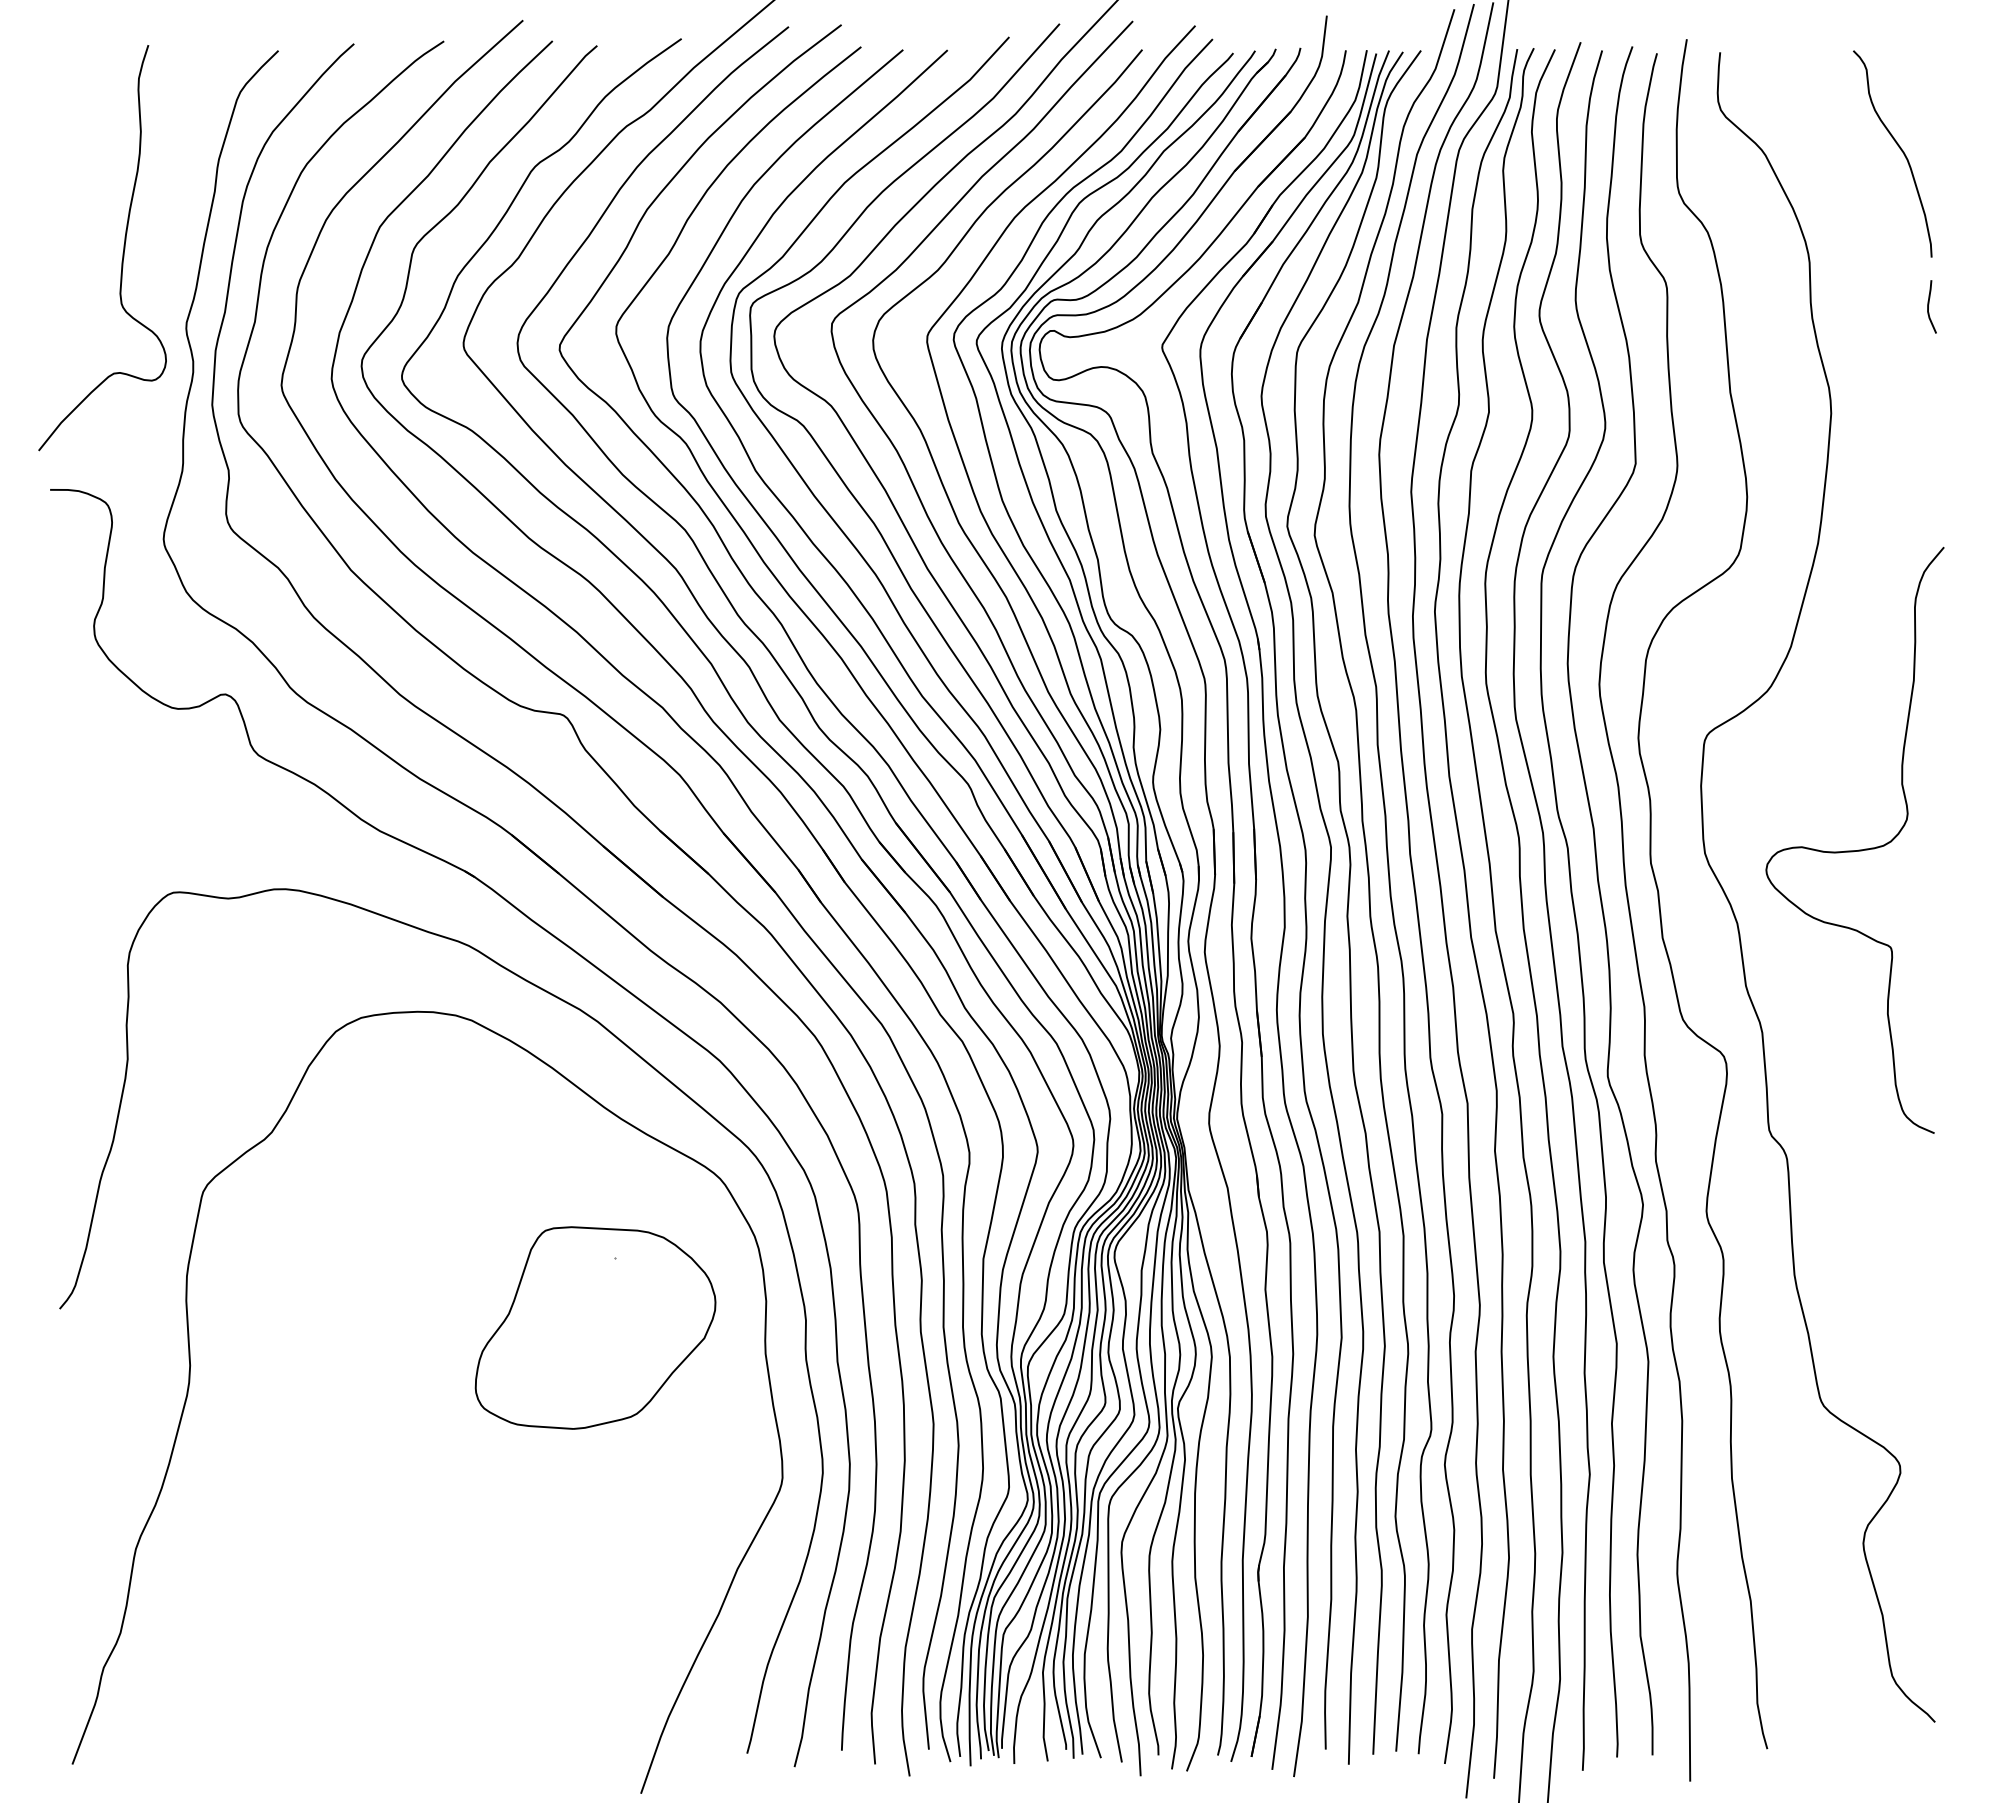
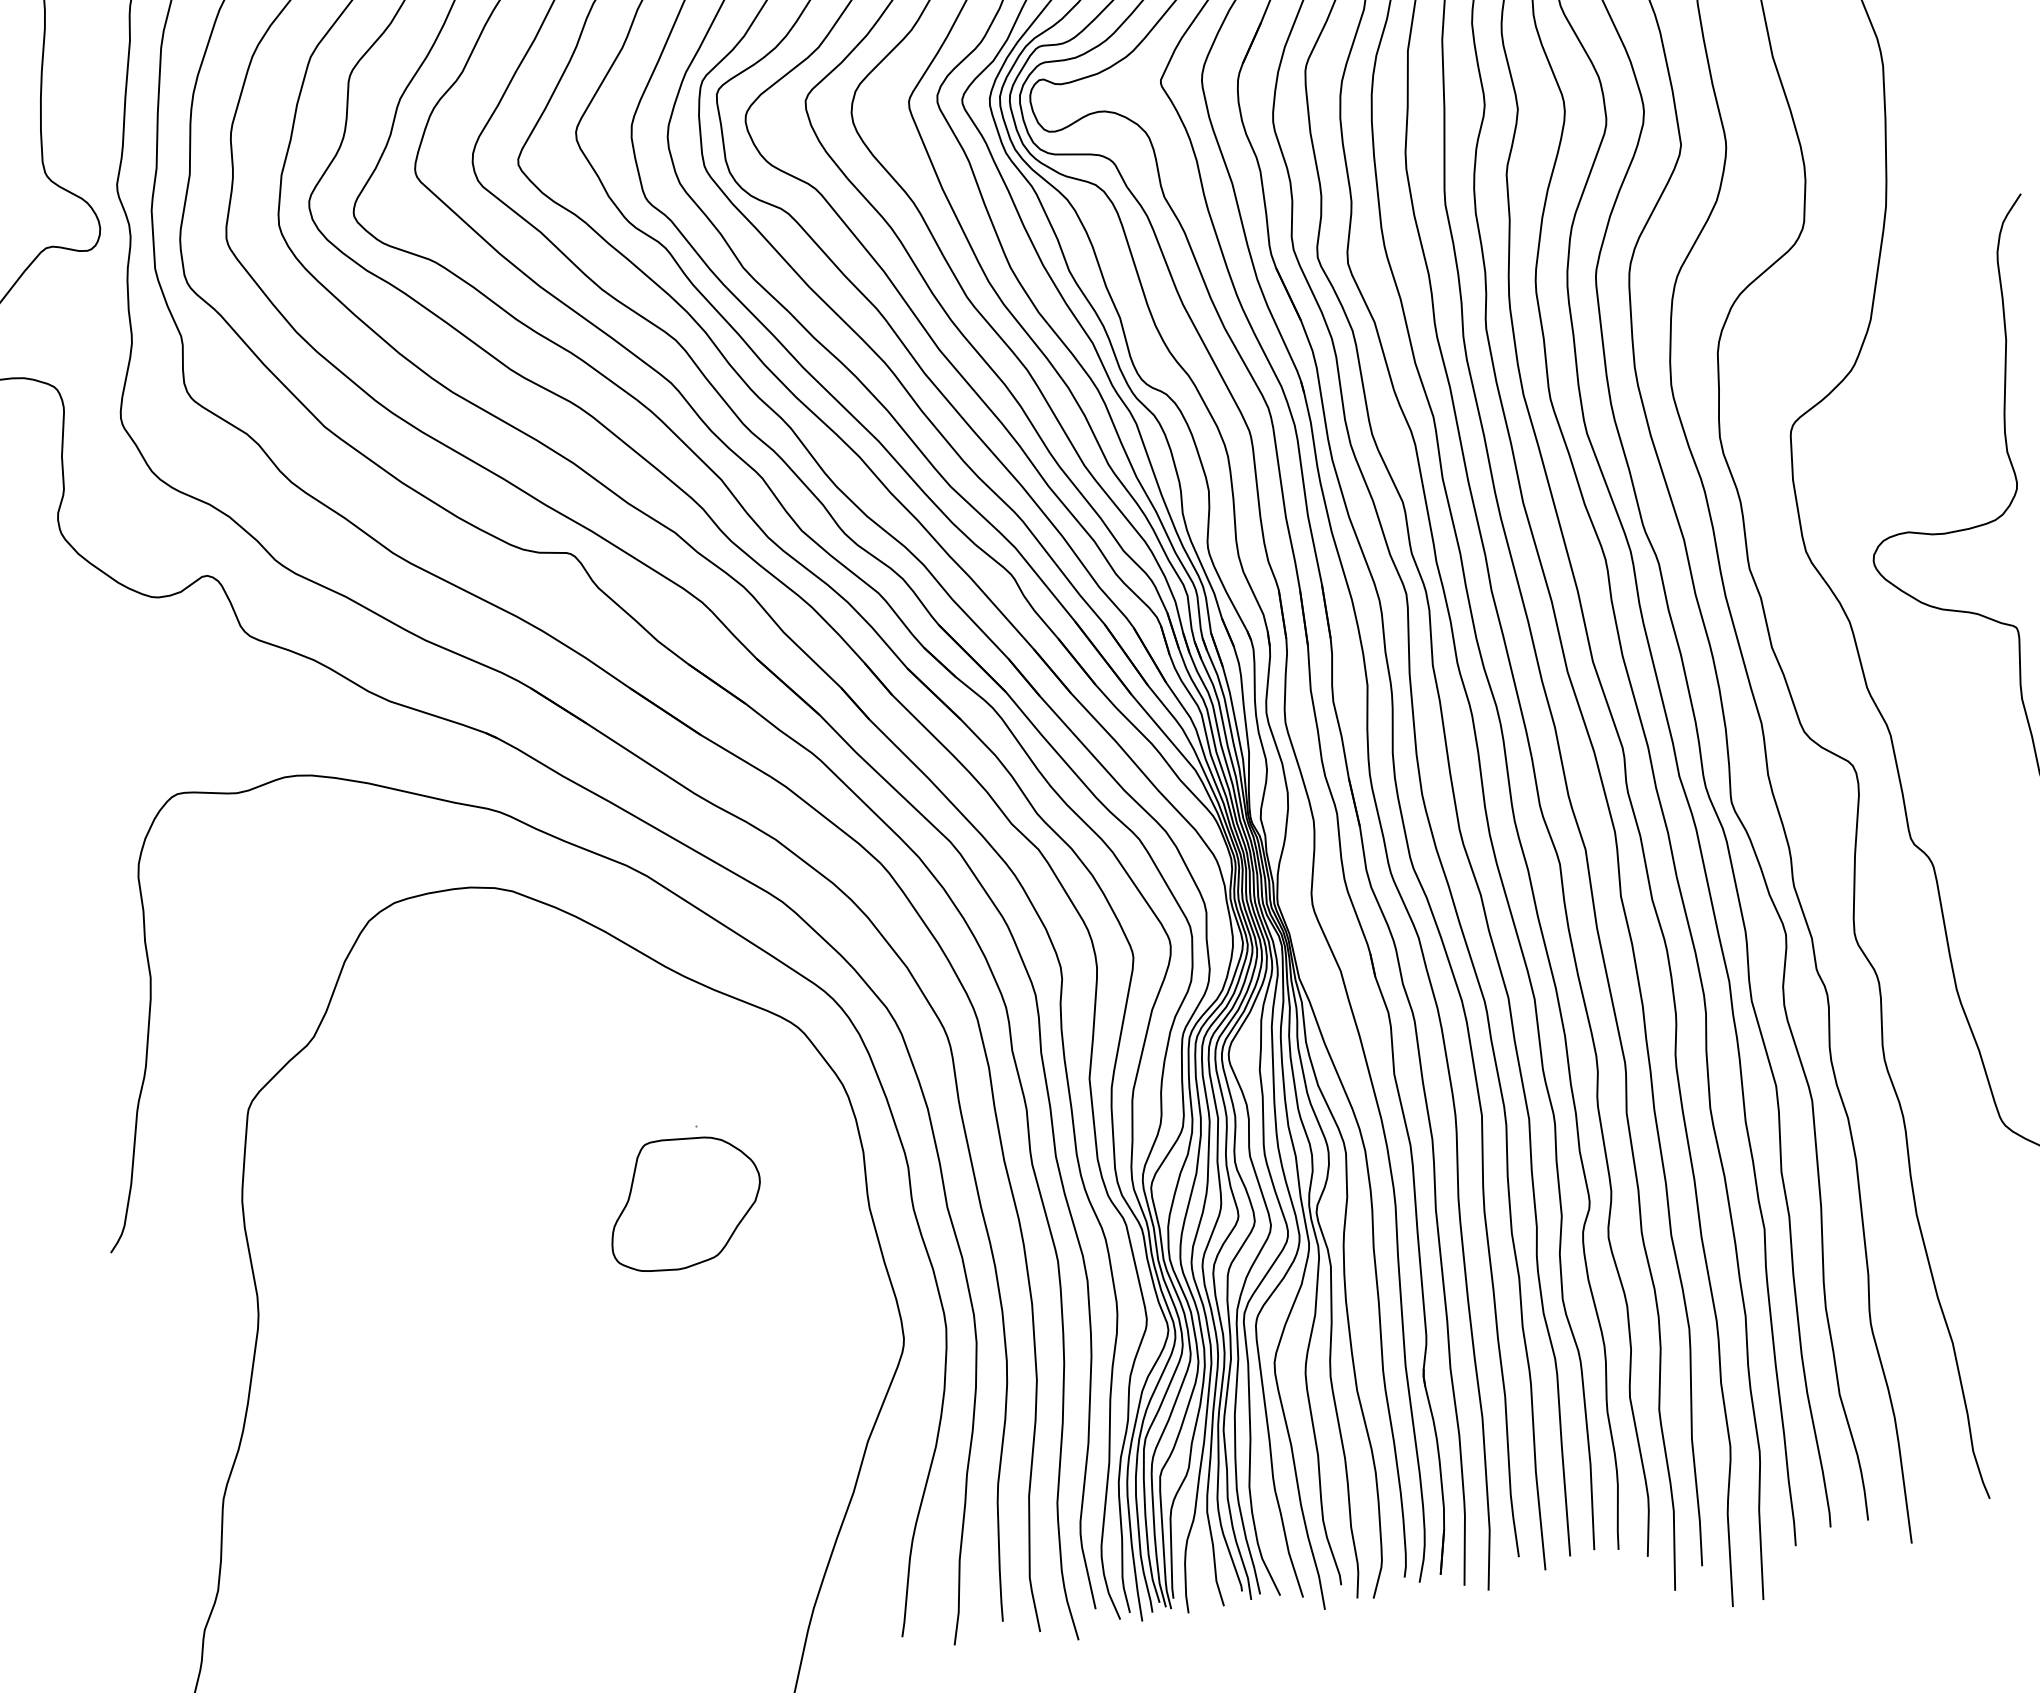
part: (595, 1327) -> (684, 1202), size x0.6

